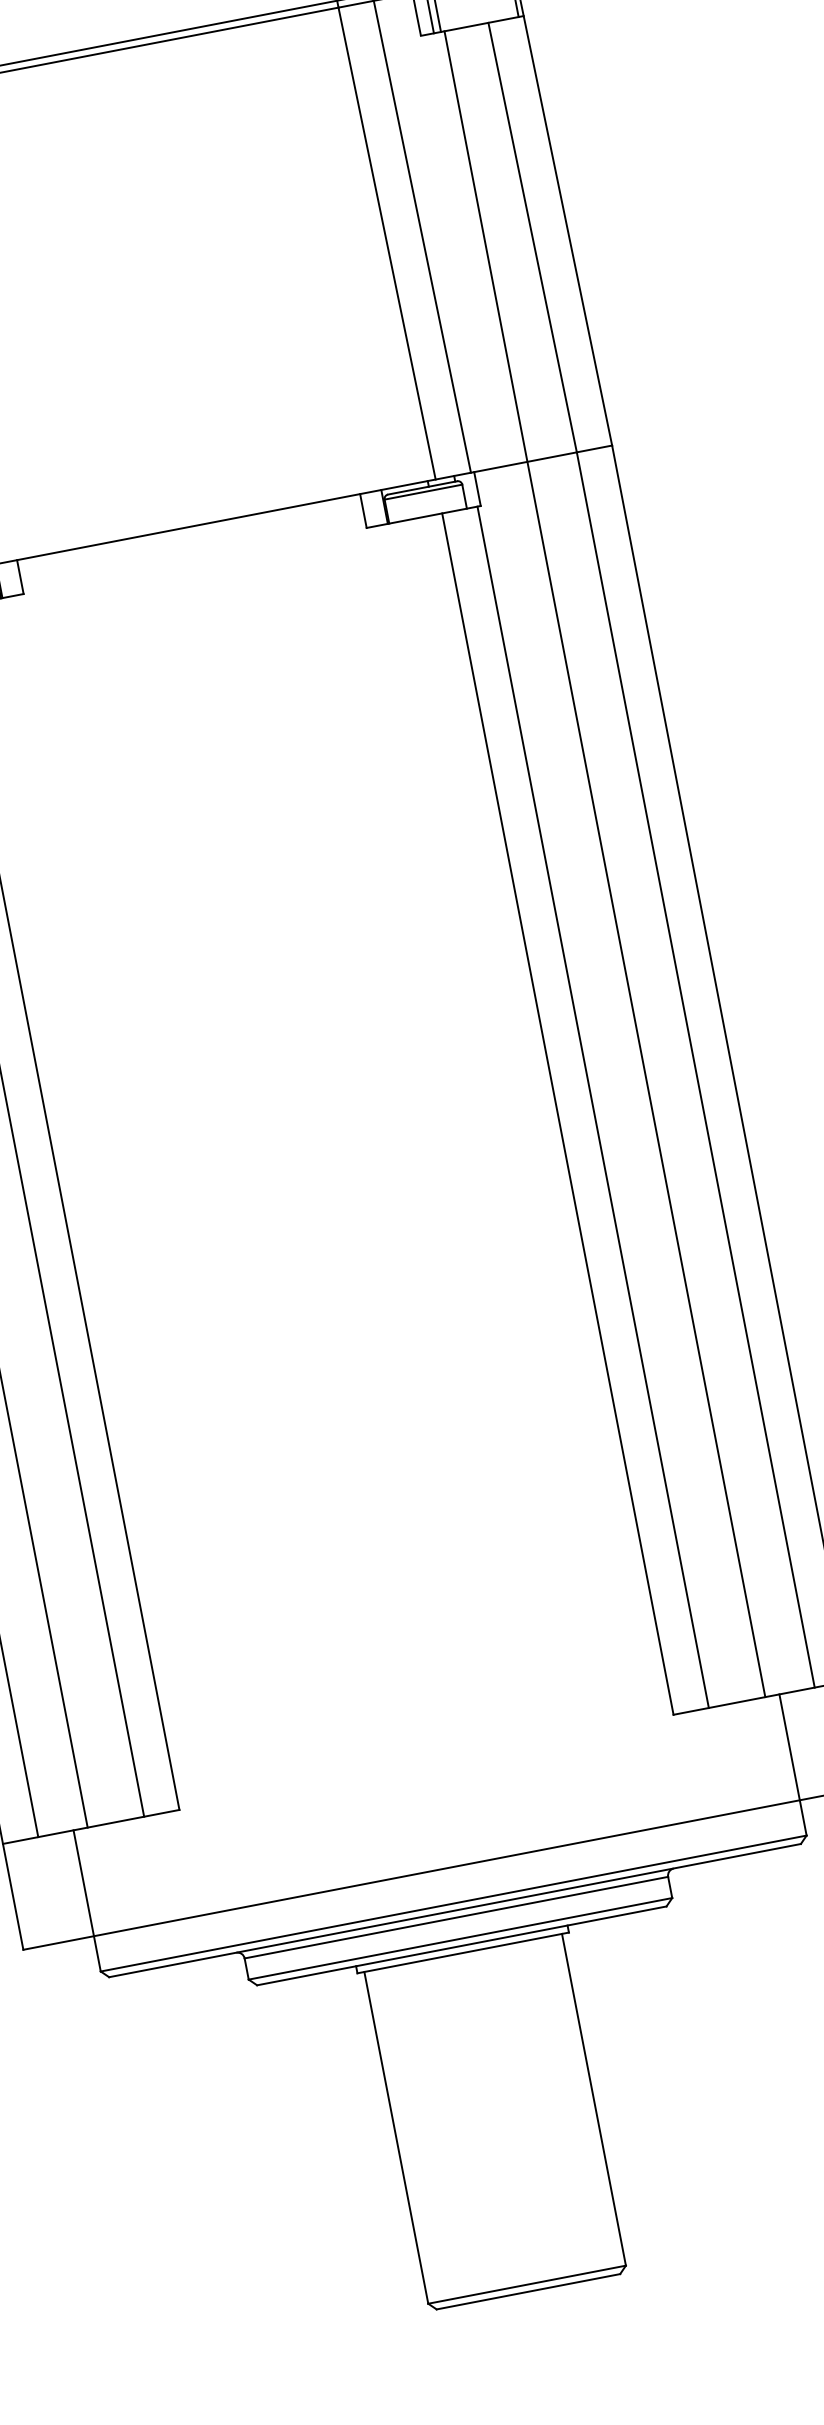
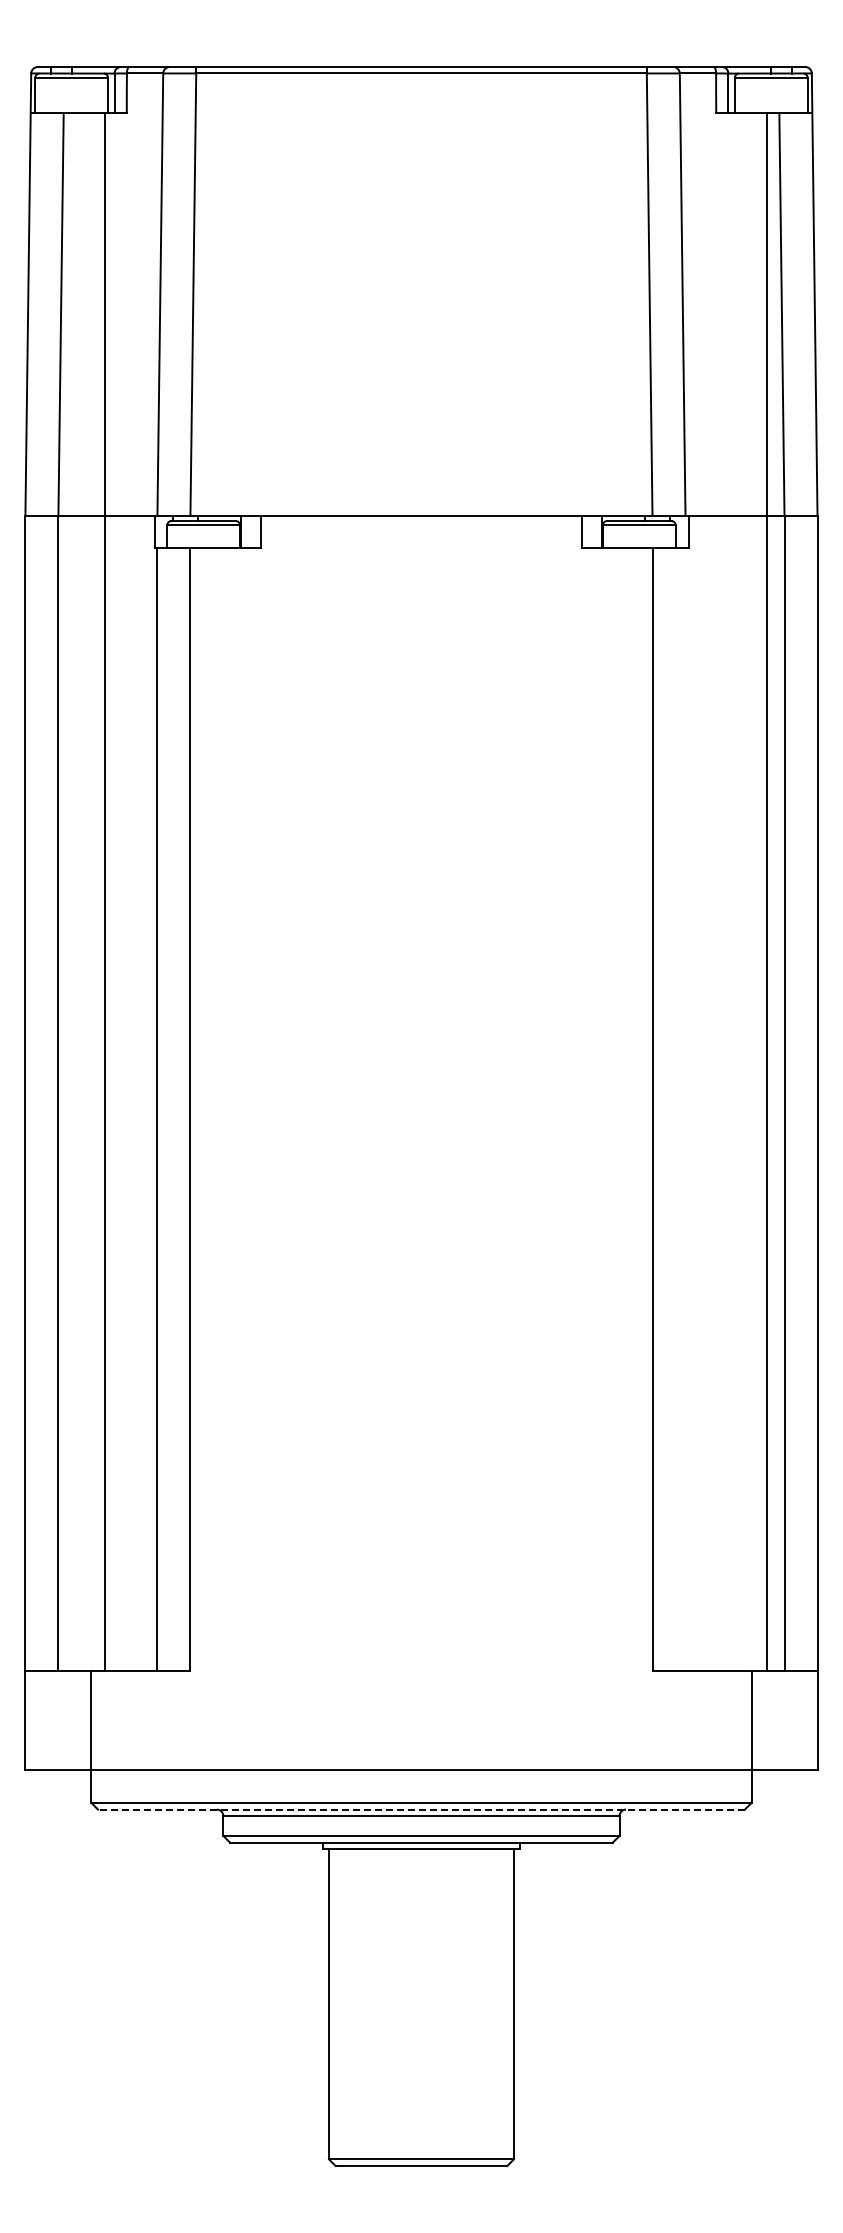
line: (605, 863) -> (767, 891), moved
line: (593, 1106) -> (685, 1108), removed
line: (453, 1910) -> (420, 1809), solid -> dashed

